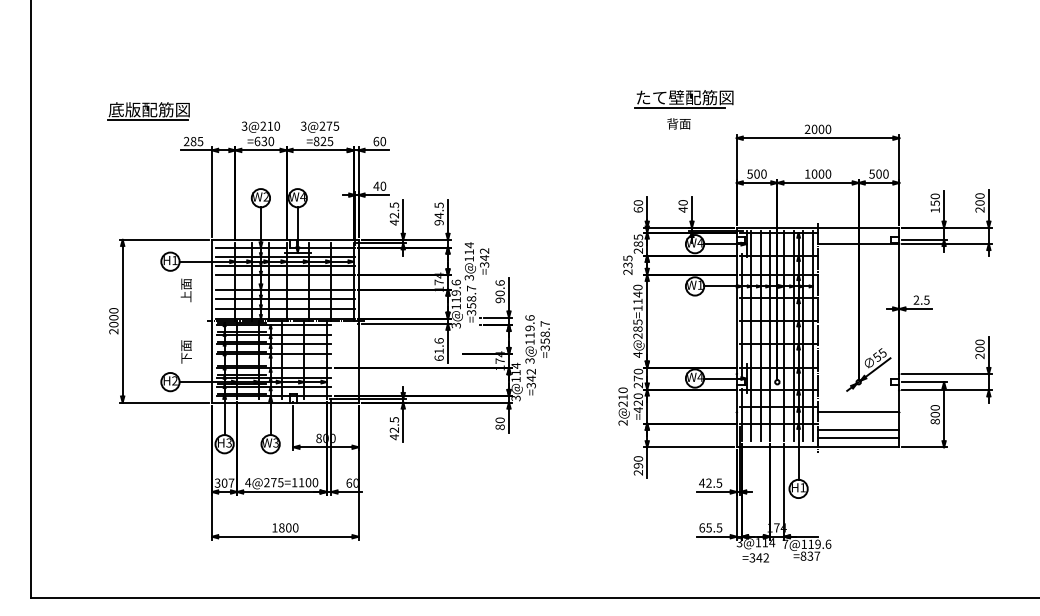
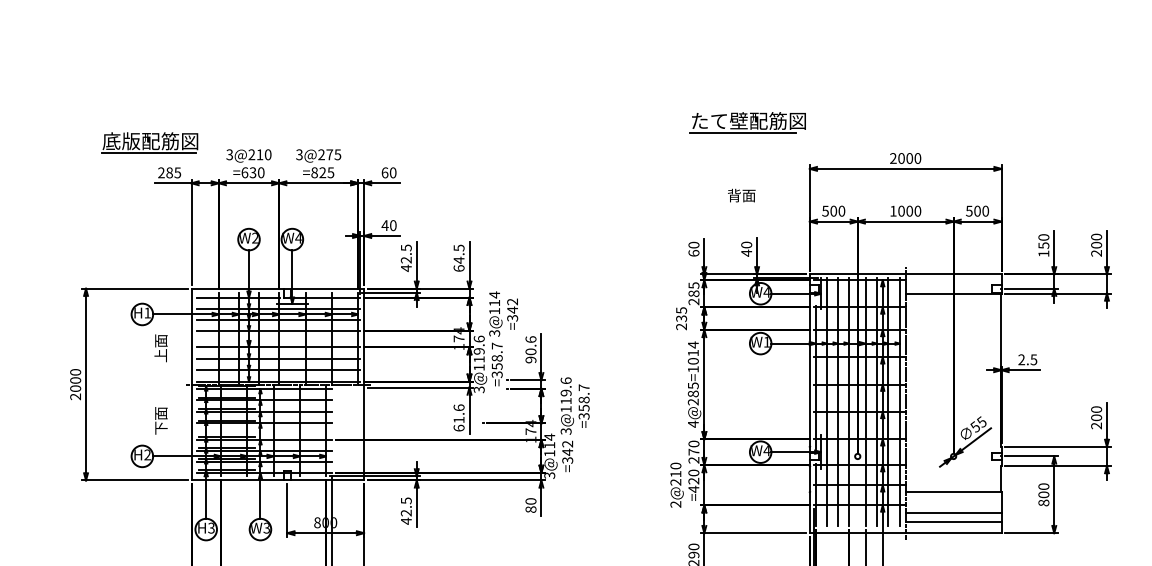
part: (148, 111) -> (149, 143), moved
text: (678, 123) -> (741, 195), moved
text: (438, 222) -> (458, 268), 94.5 -> 64.5
text: (637, 294) -> (692, 353), 4@285=1140 -> 4@285=1014

